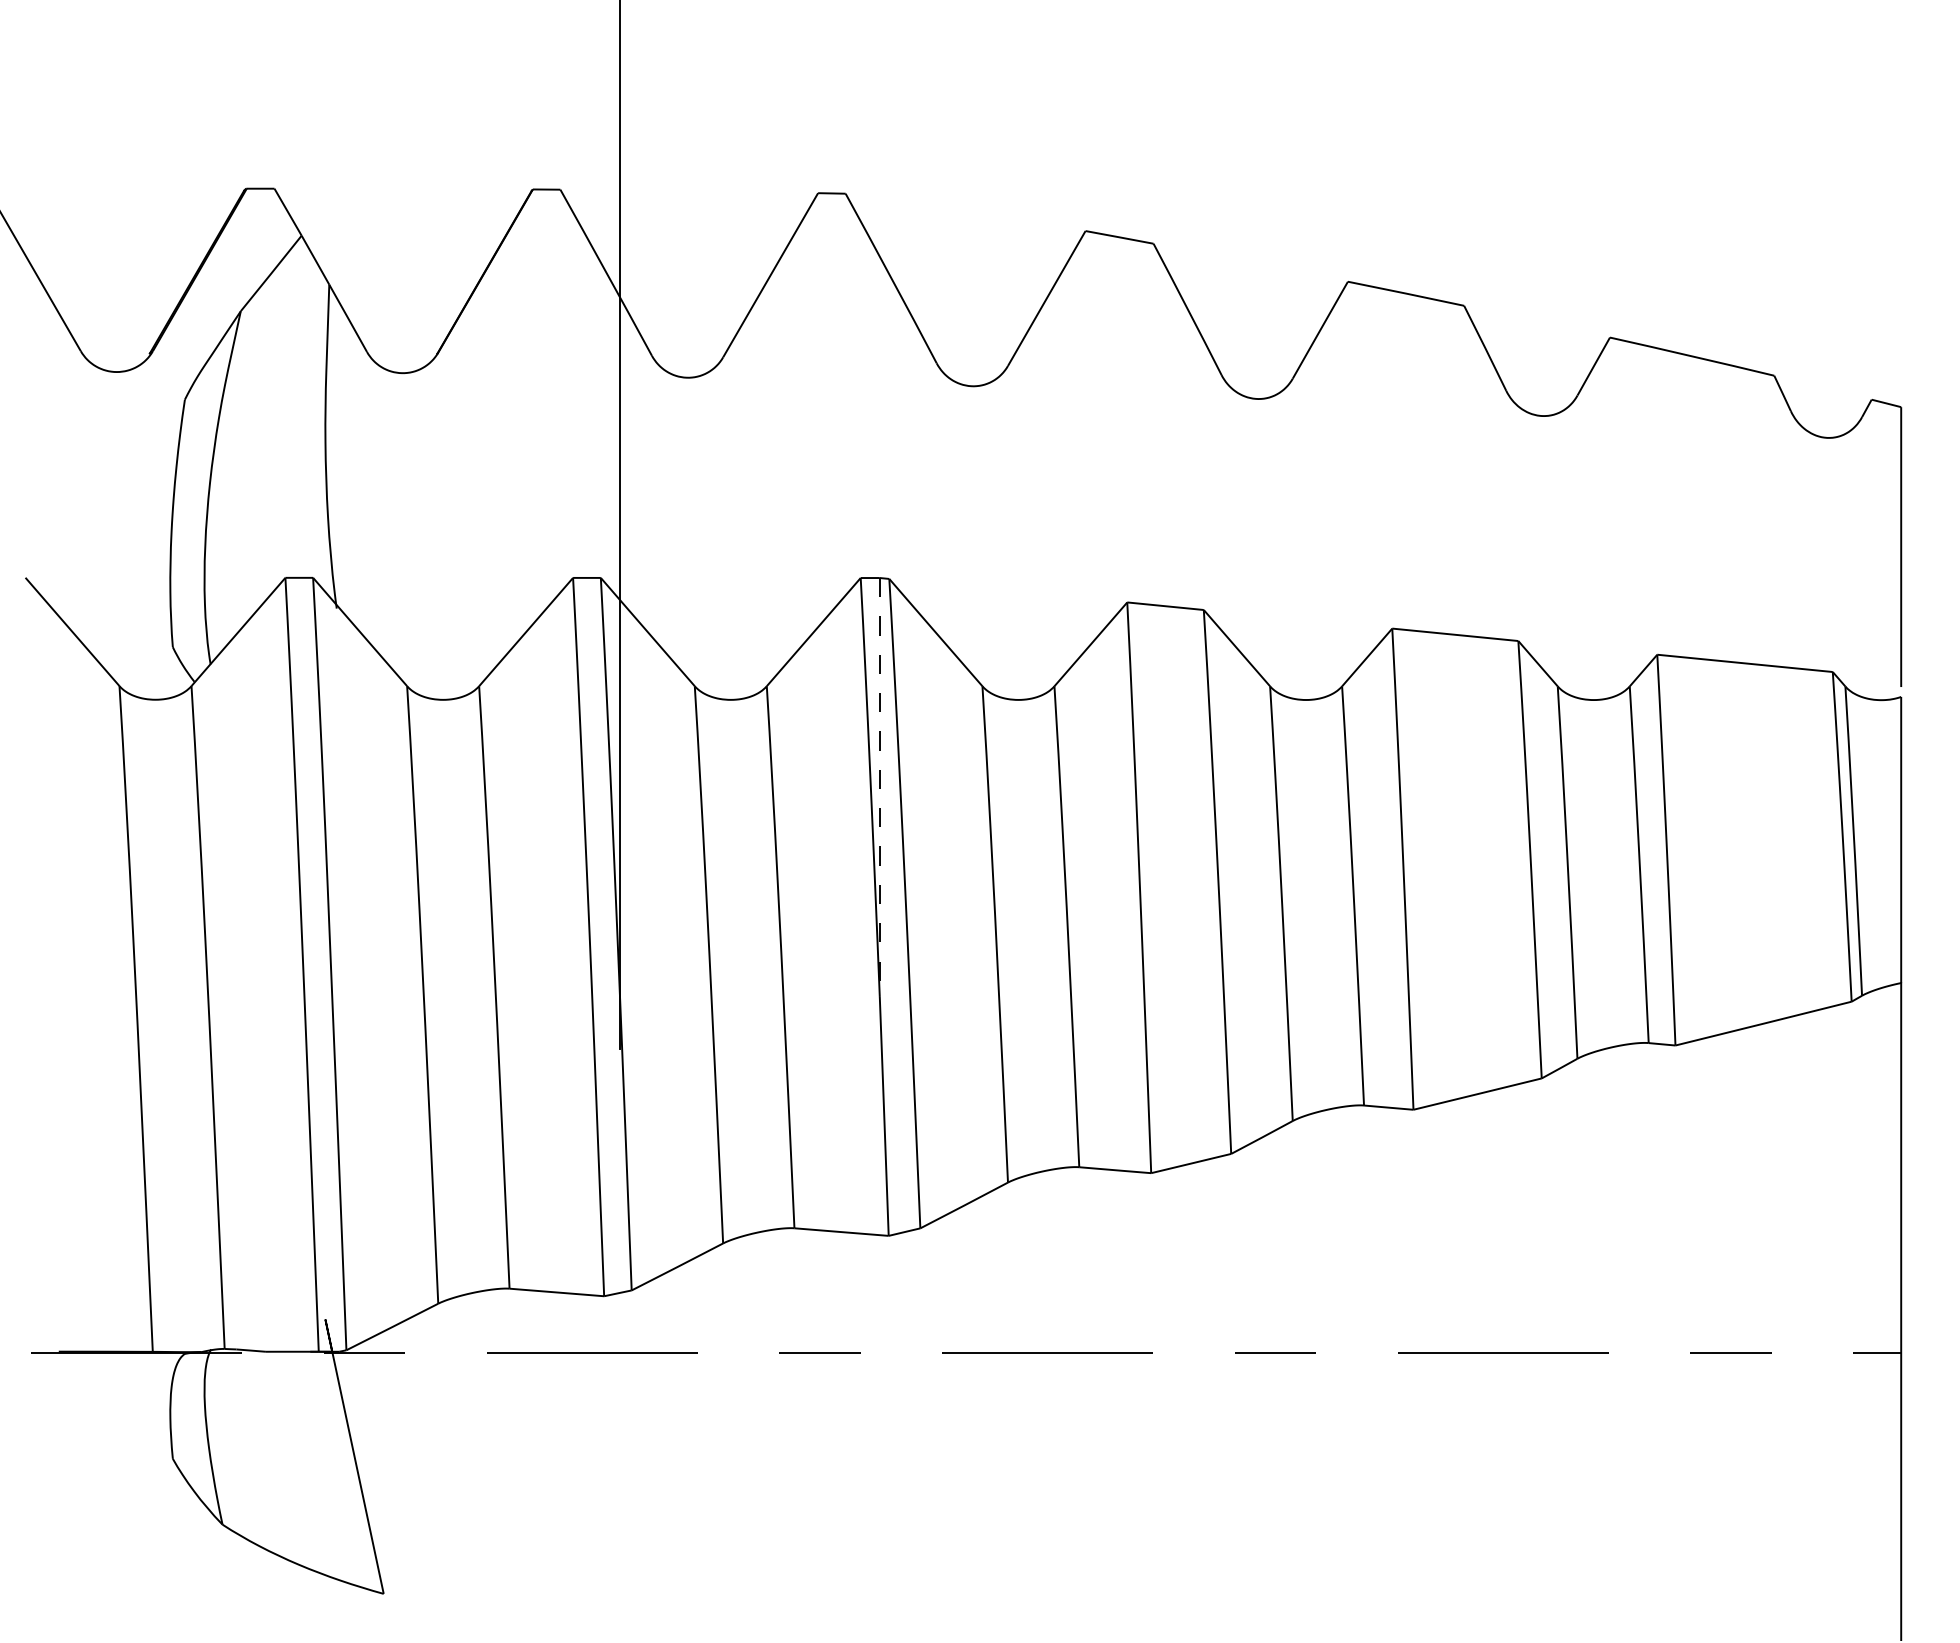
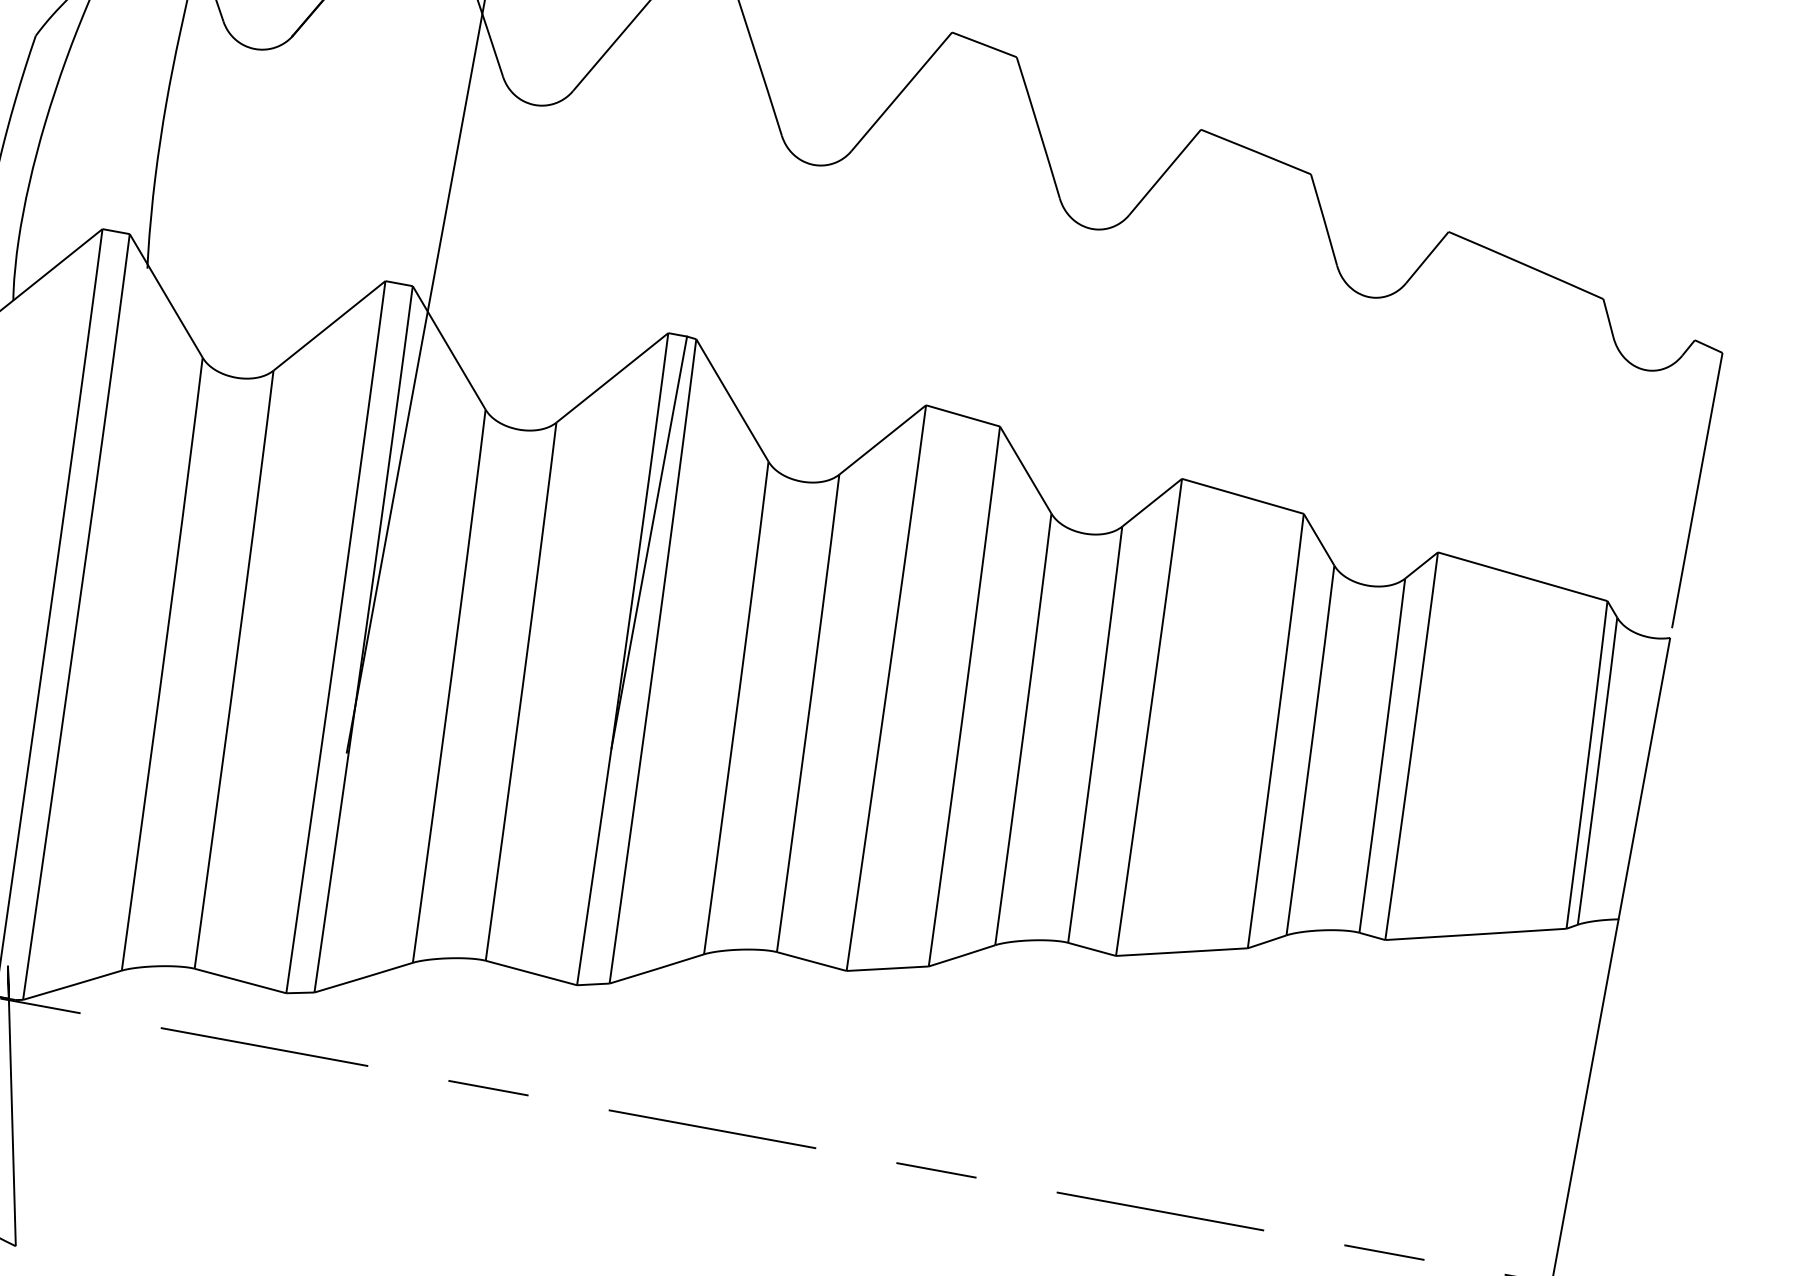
line: (879, 787) -> (648, 542), dashed -> solid

